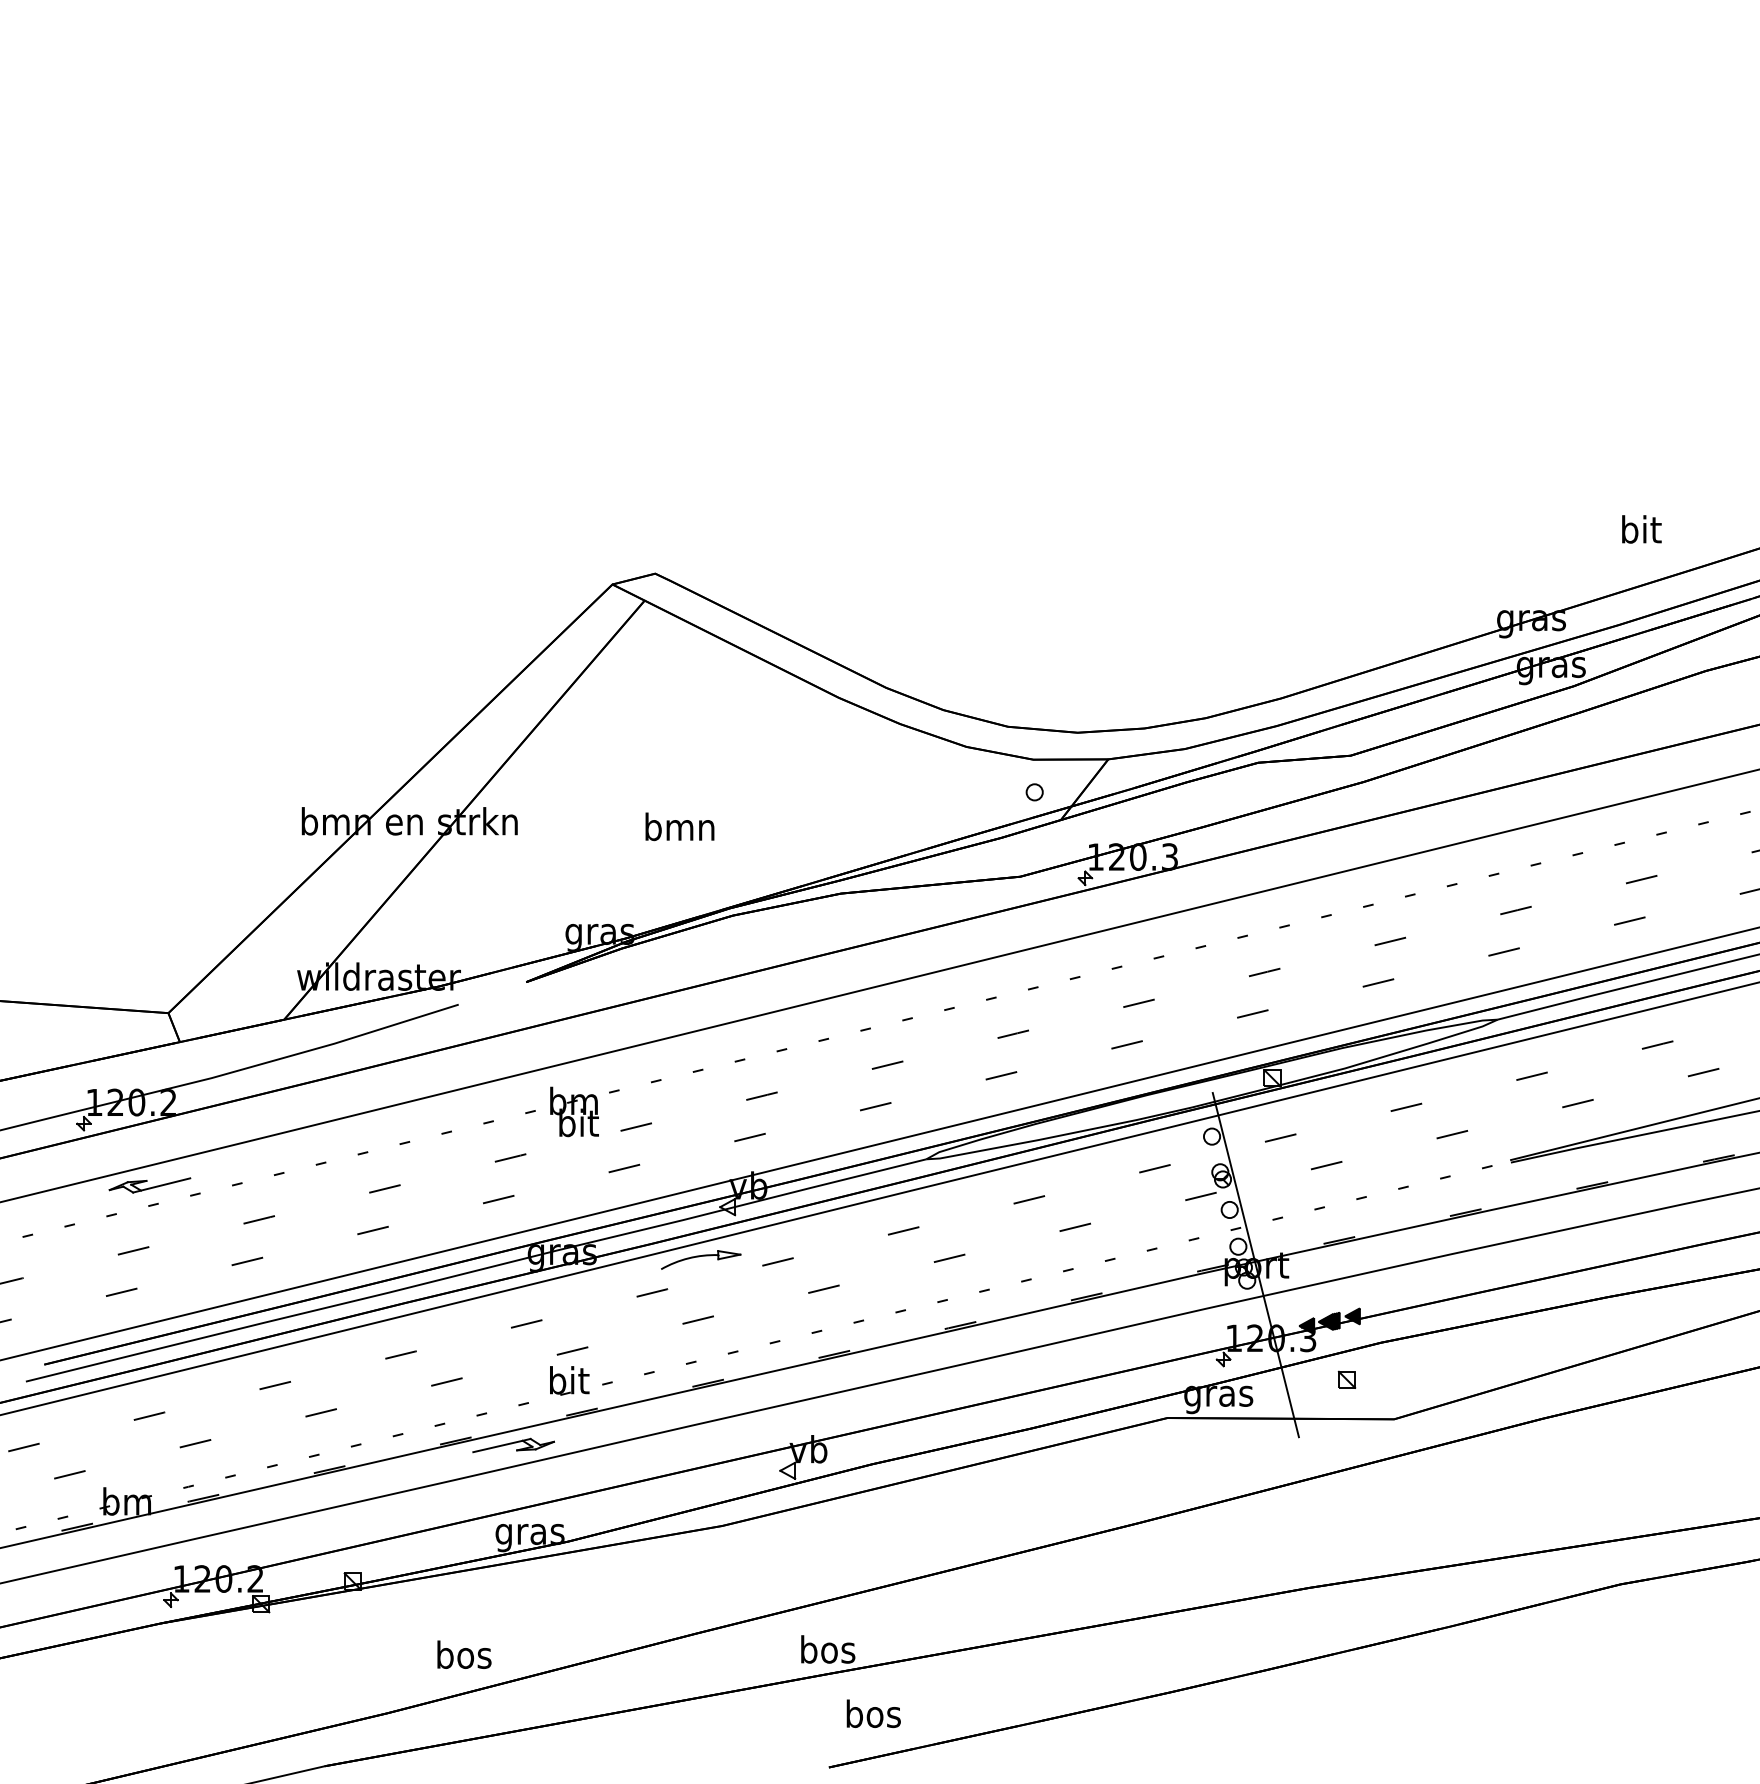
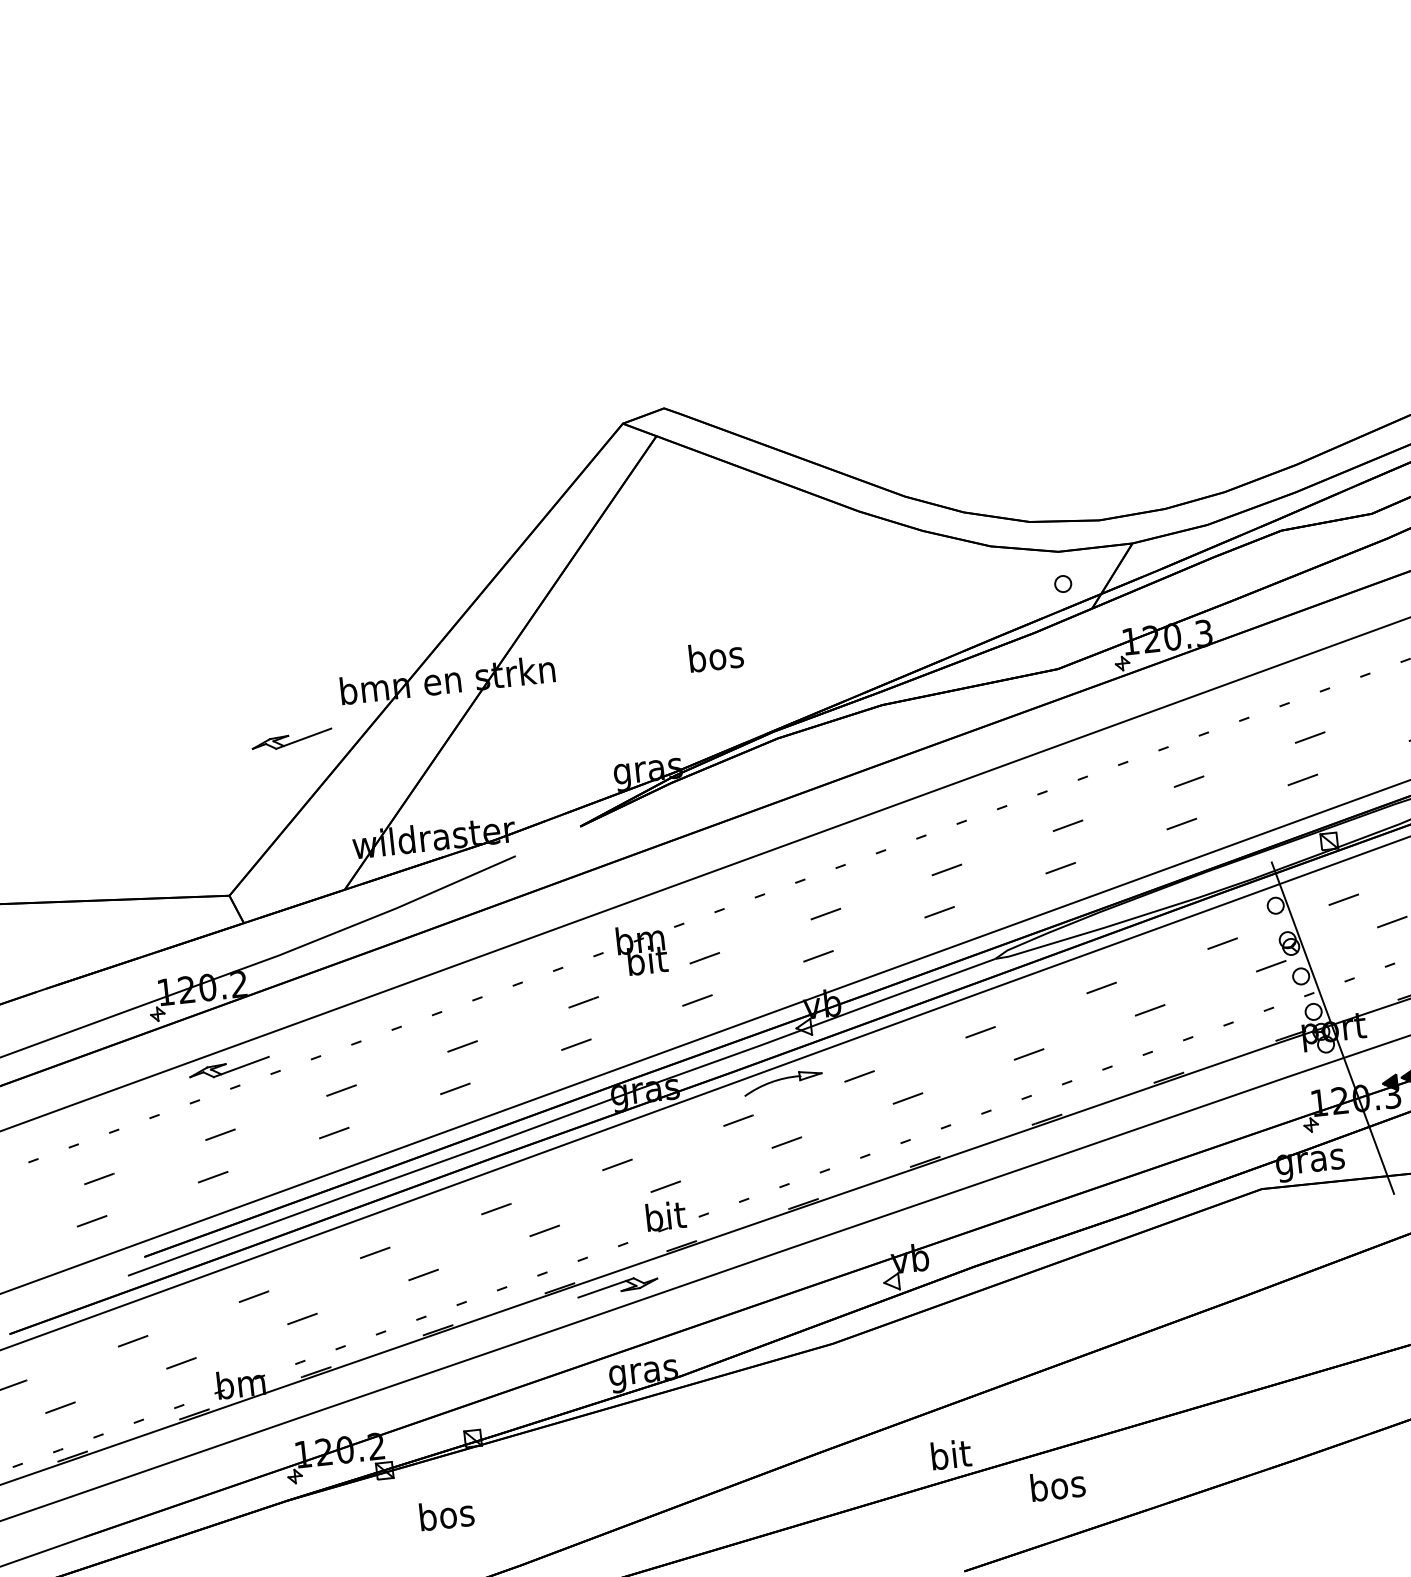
text: (679, 826) -> (715, 656), bmn -> bos
part: (247, 864) -> (291, 740), added
text: (828, 1649) -> (951, 1454), bos -> bit
text: (464, 1654) -> (446, 1514), moved
text: (873, 1713) -> (1057, 1485), moved

